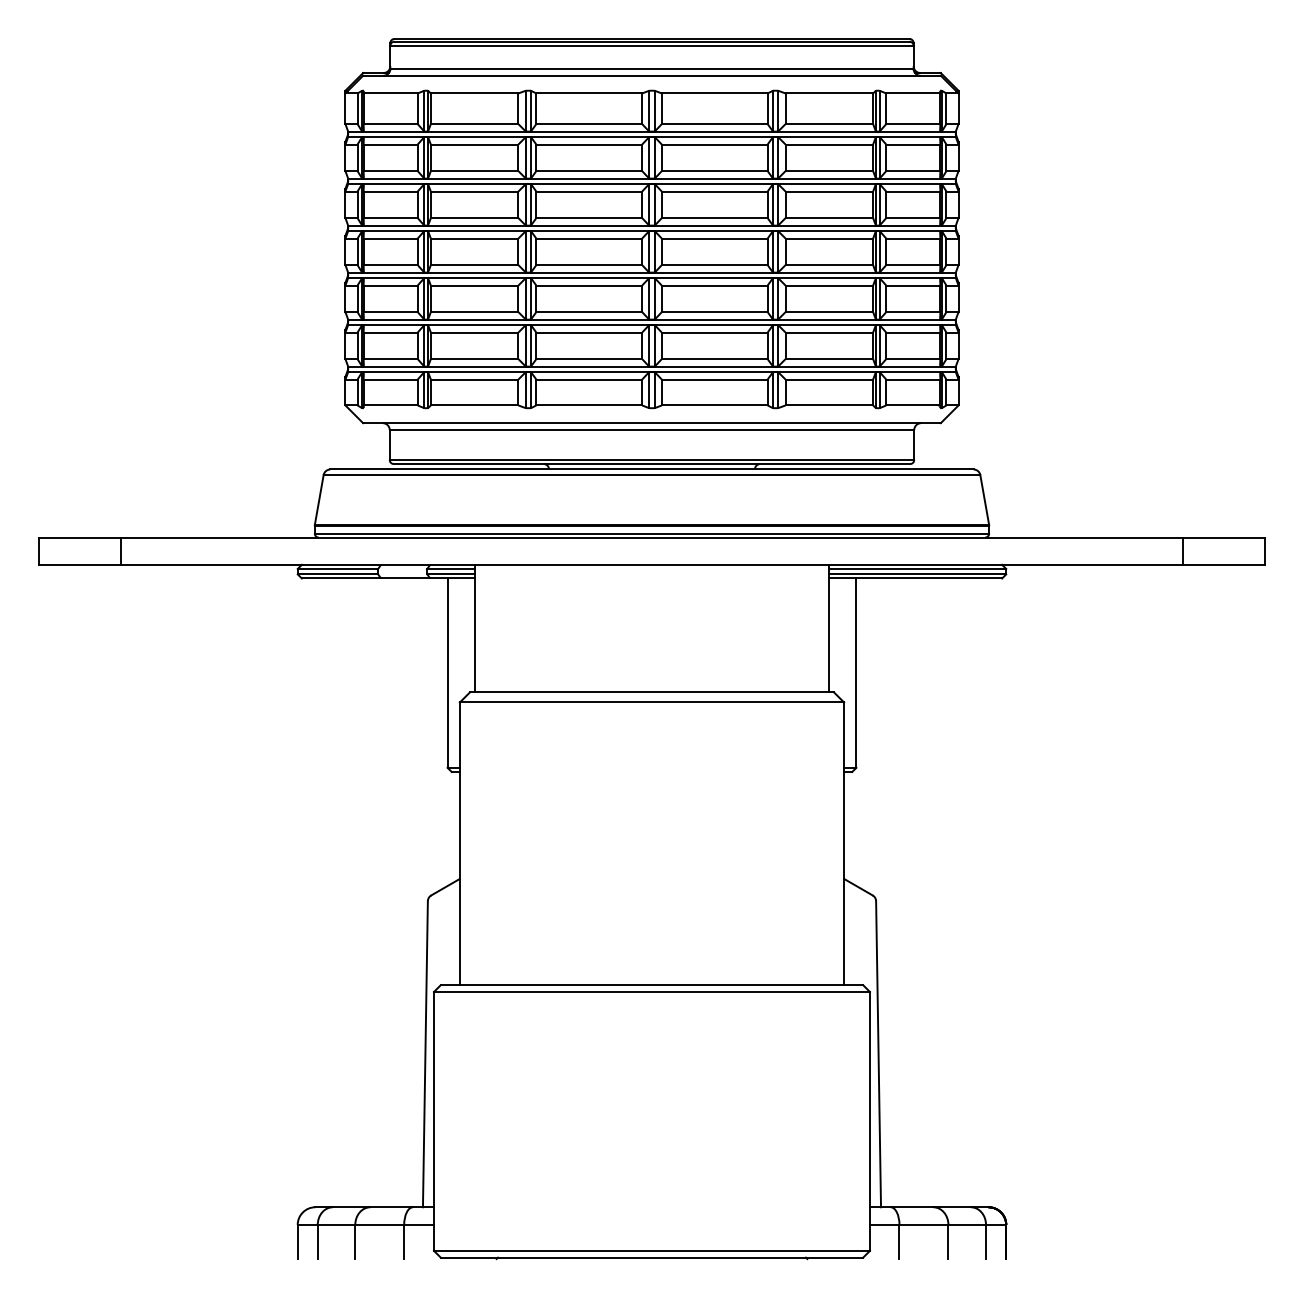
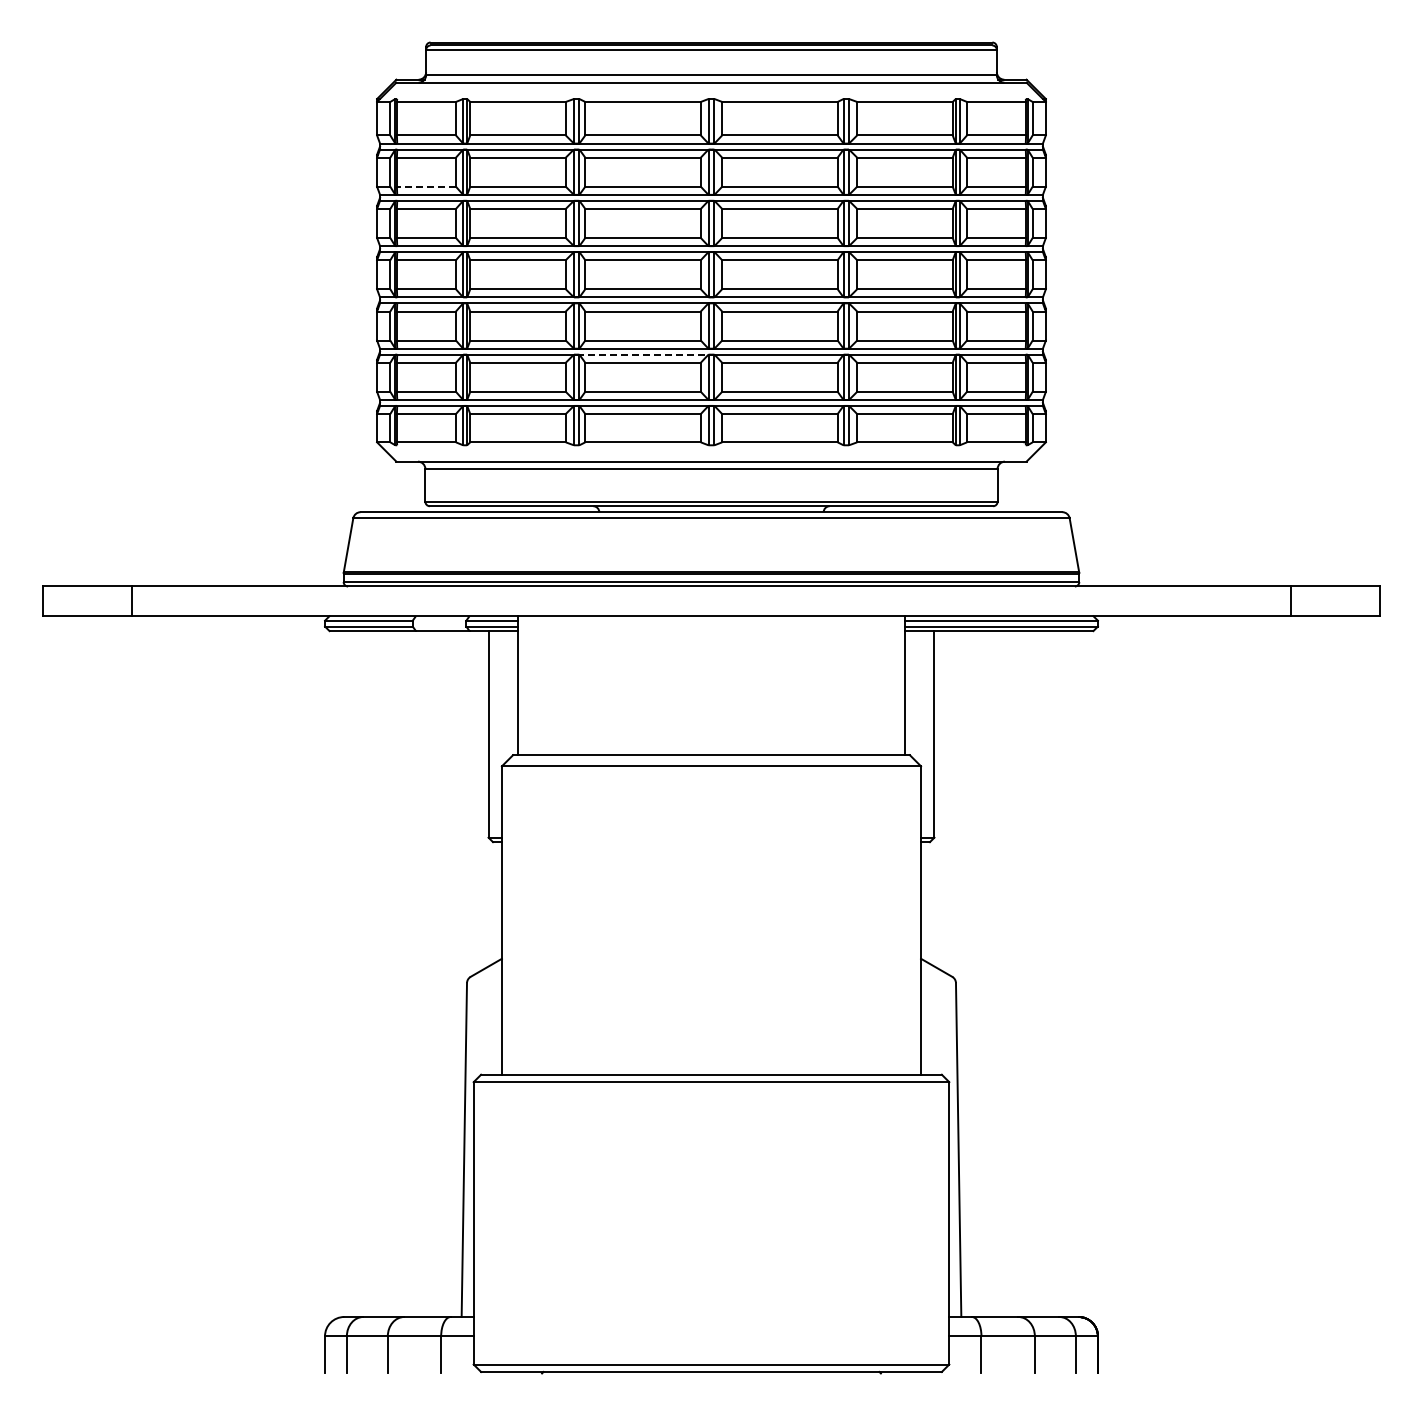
line: (390, 170) -> (426, 186), solid -> dashed
line: (590, 324) -> (644, 354), solid -> dashed

